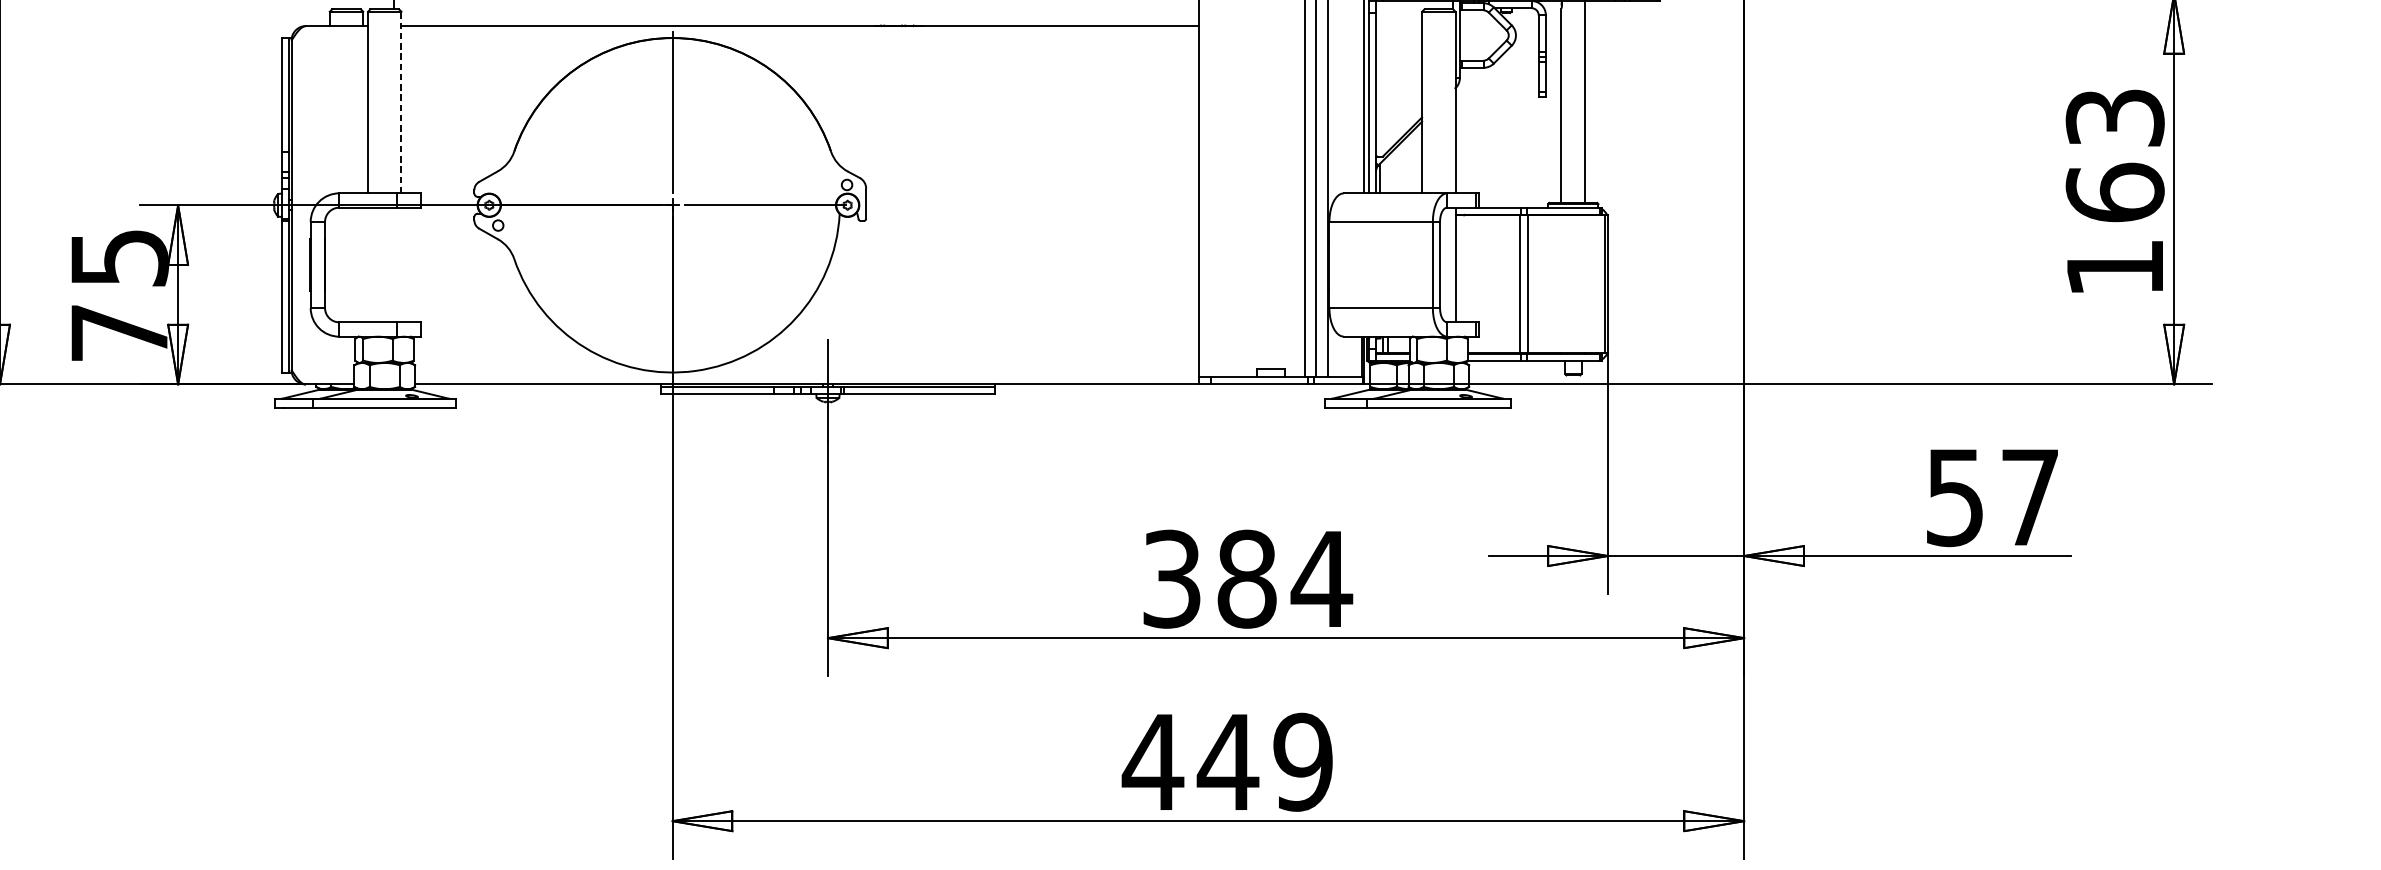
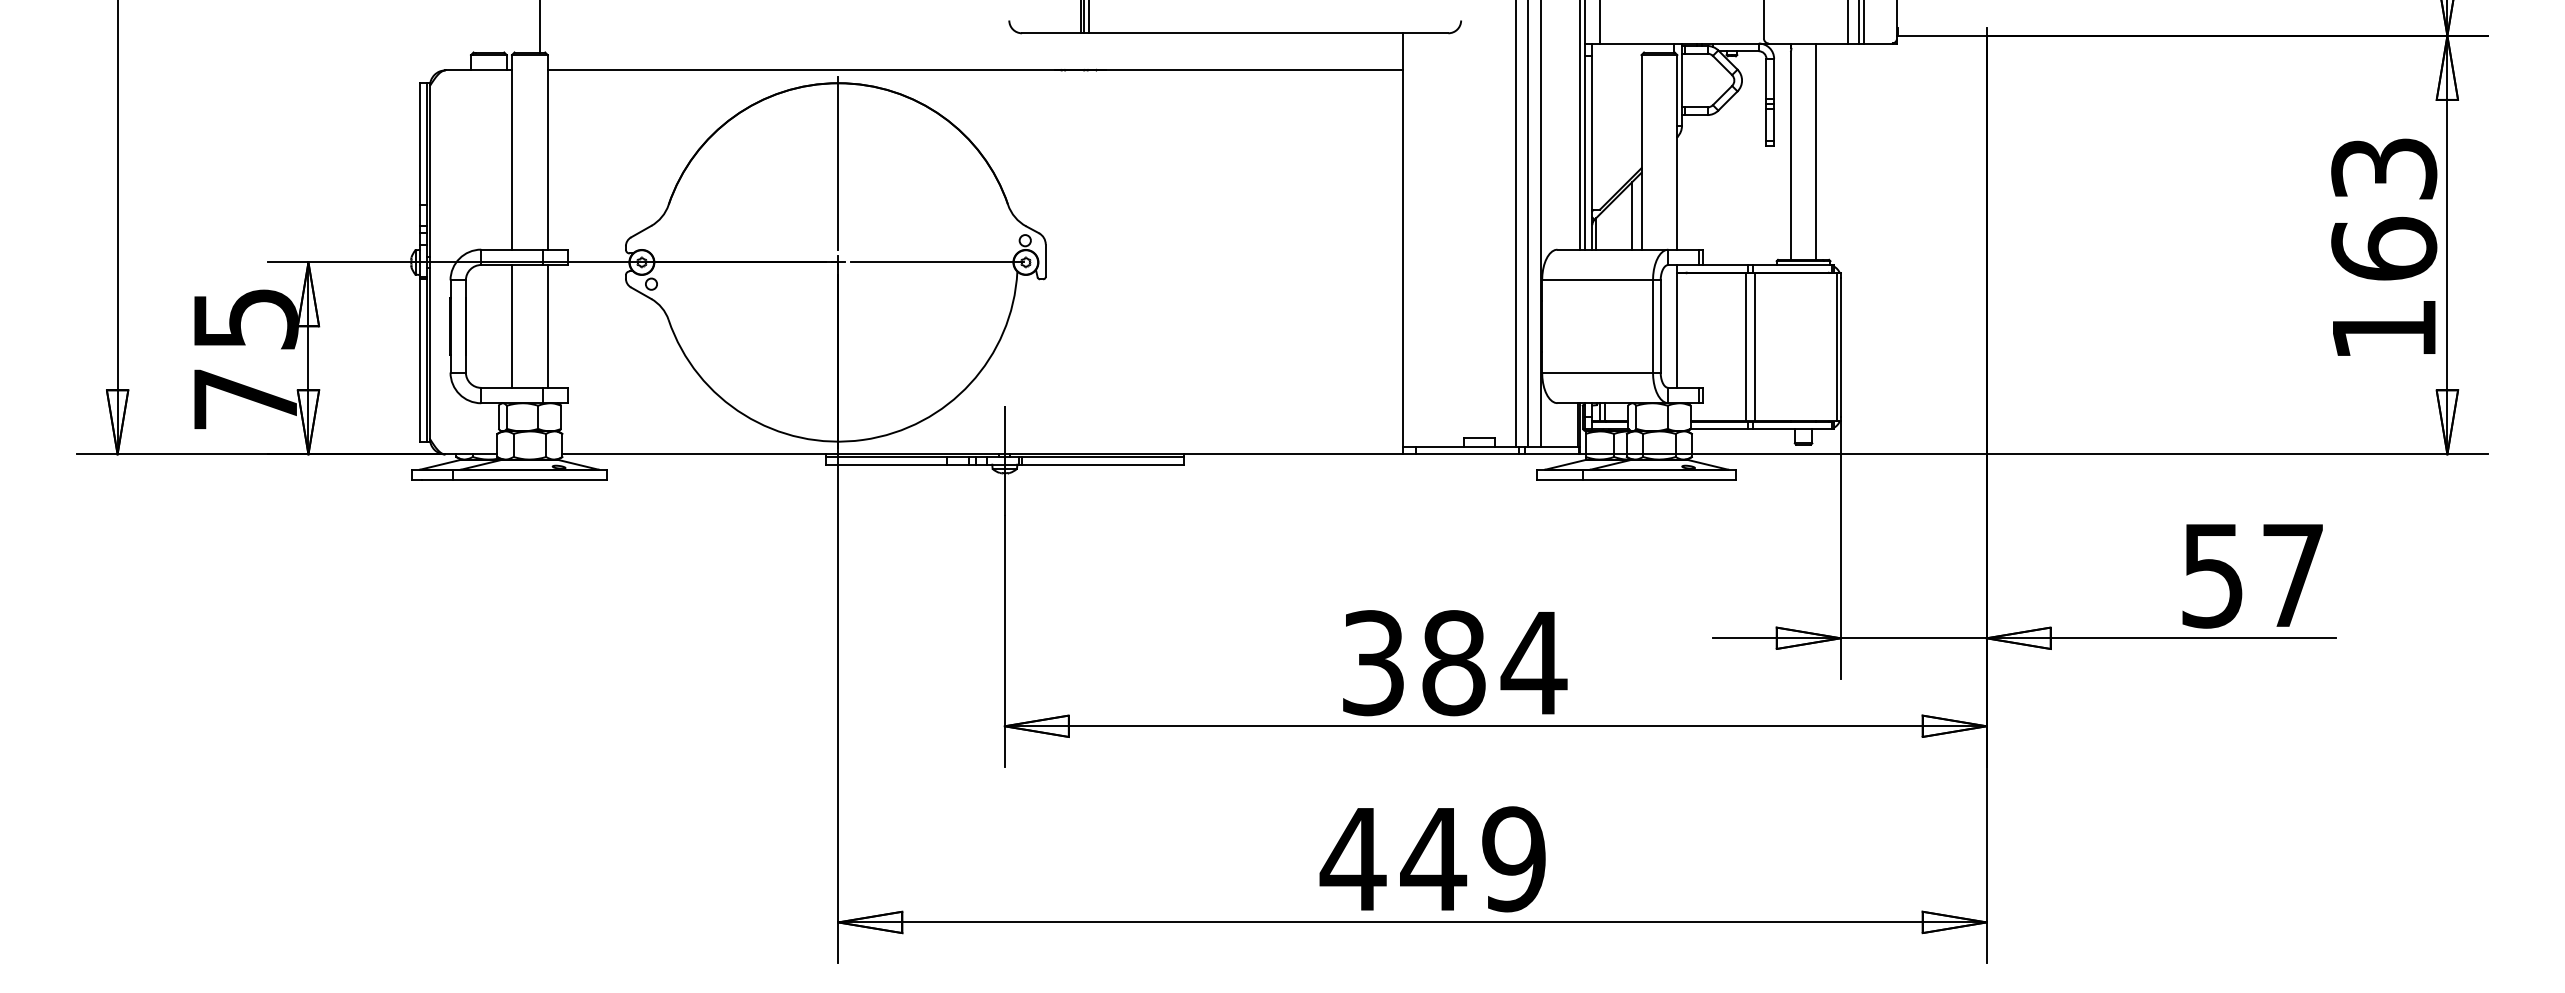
line: (401, 101) -> (547, 151), dashed -> solid
line: (1413, 161) -> (1632, 215), added
line: (367, 265) -> (511, 326), added
line: (401, 265) -> (547, 326), added

